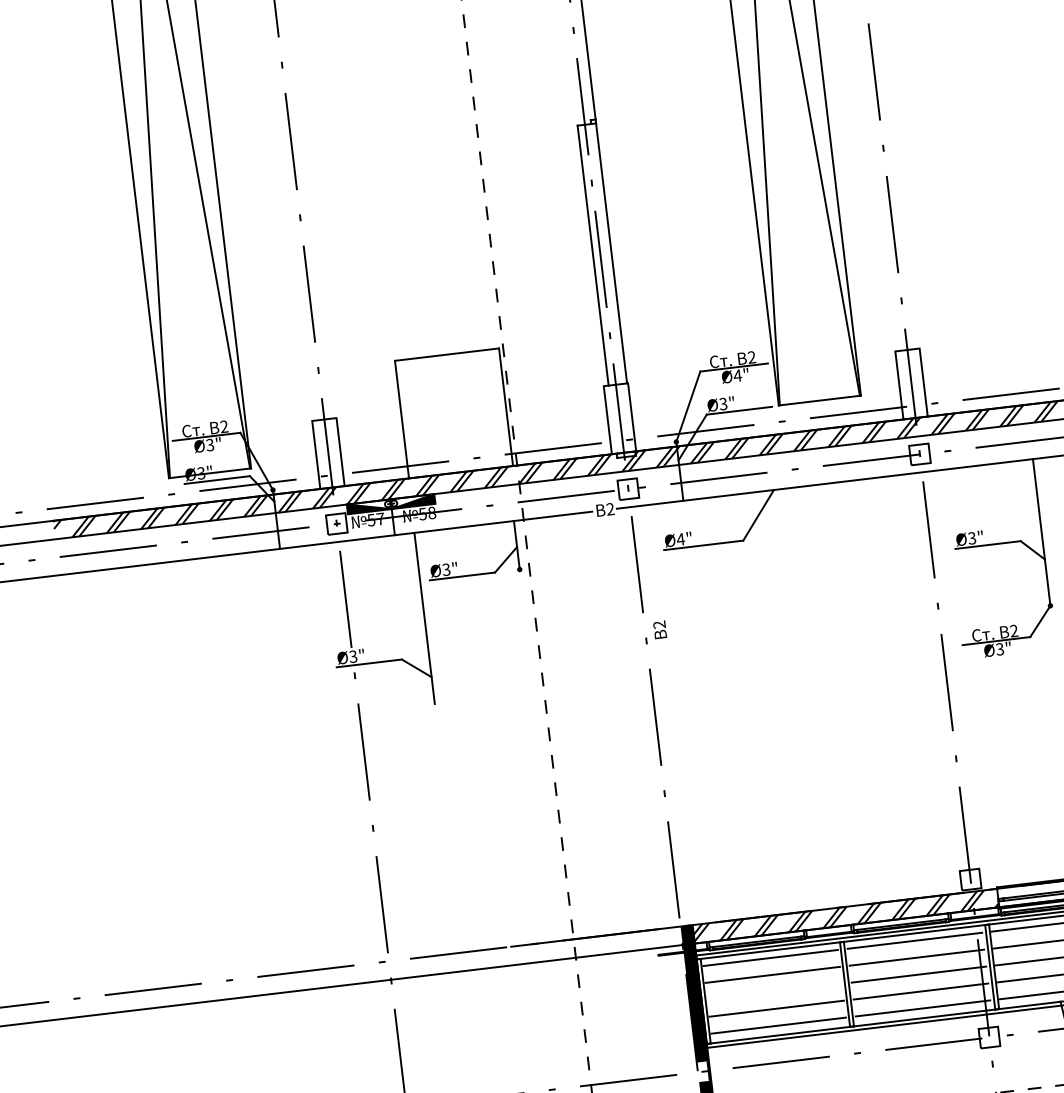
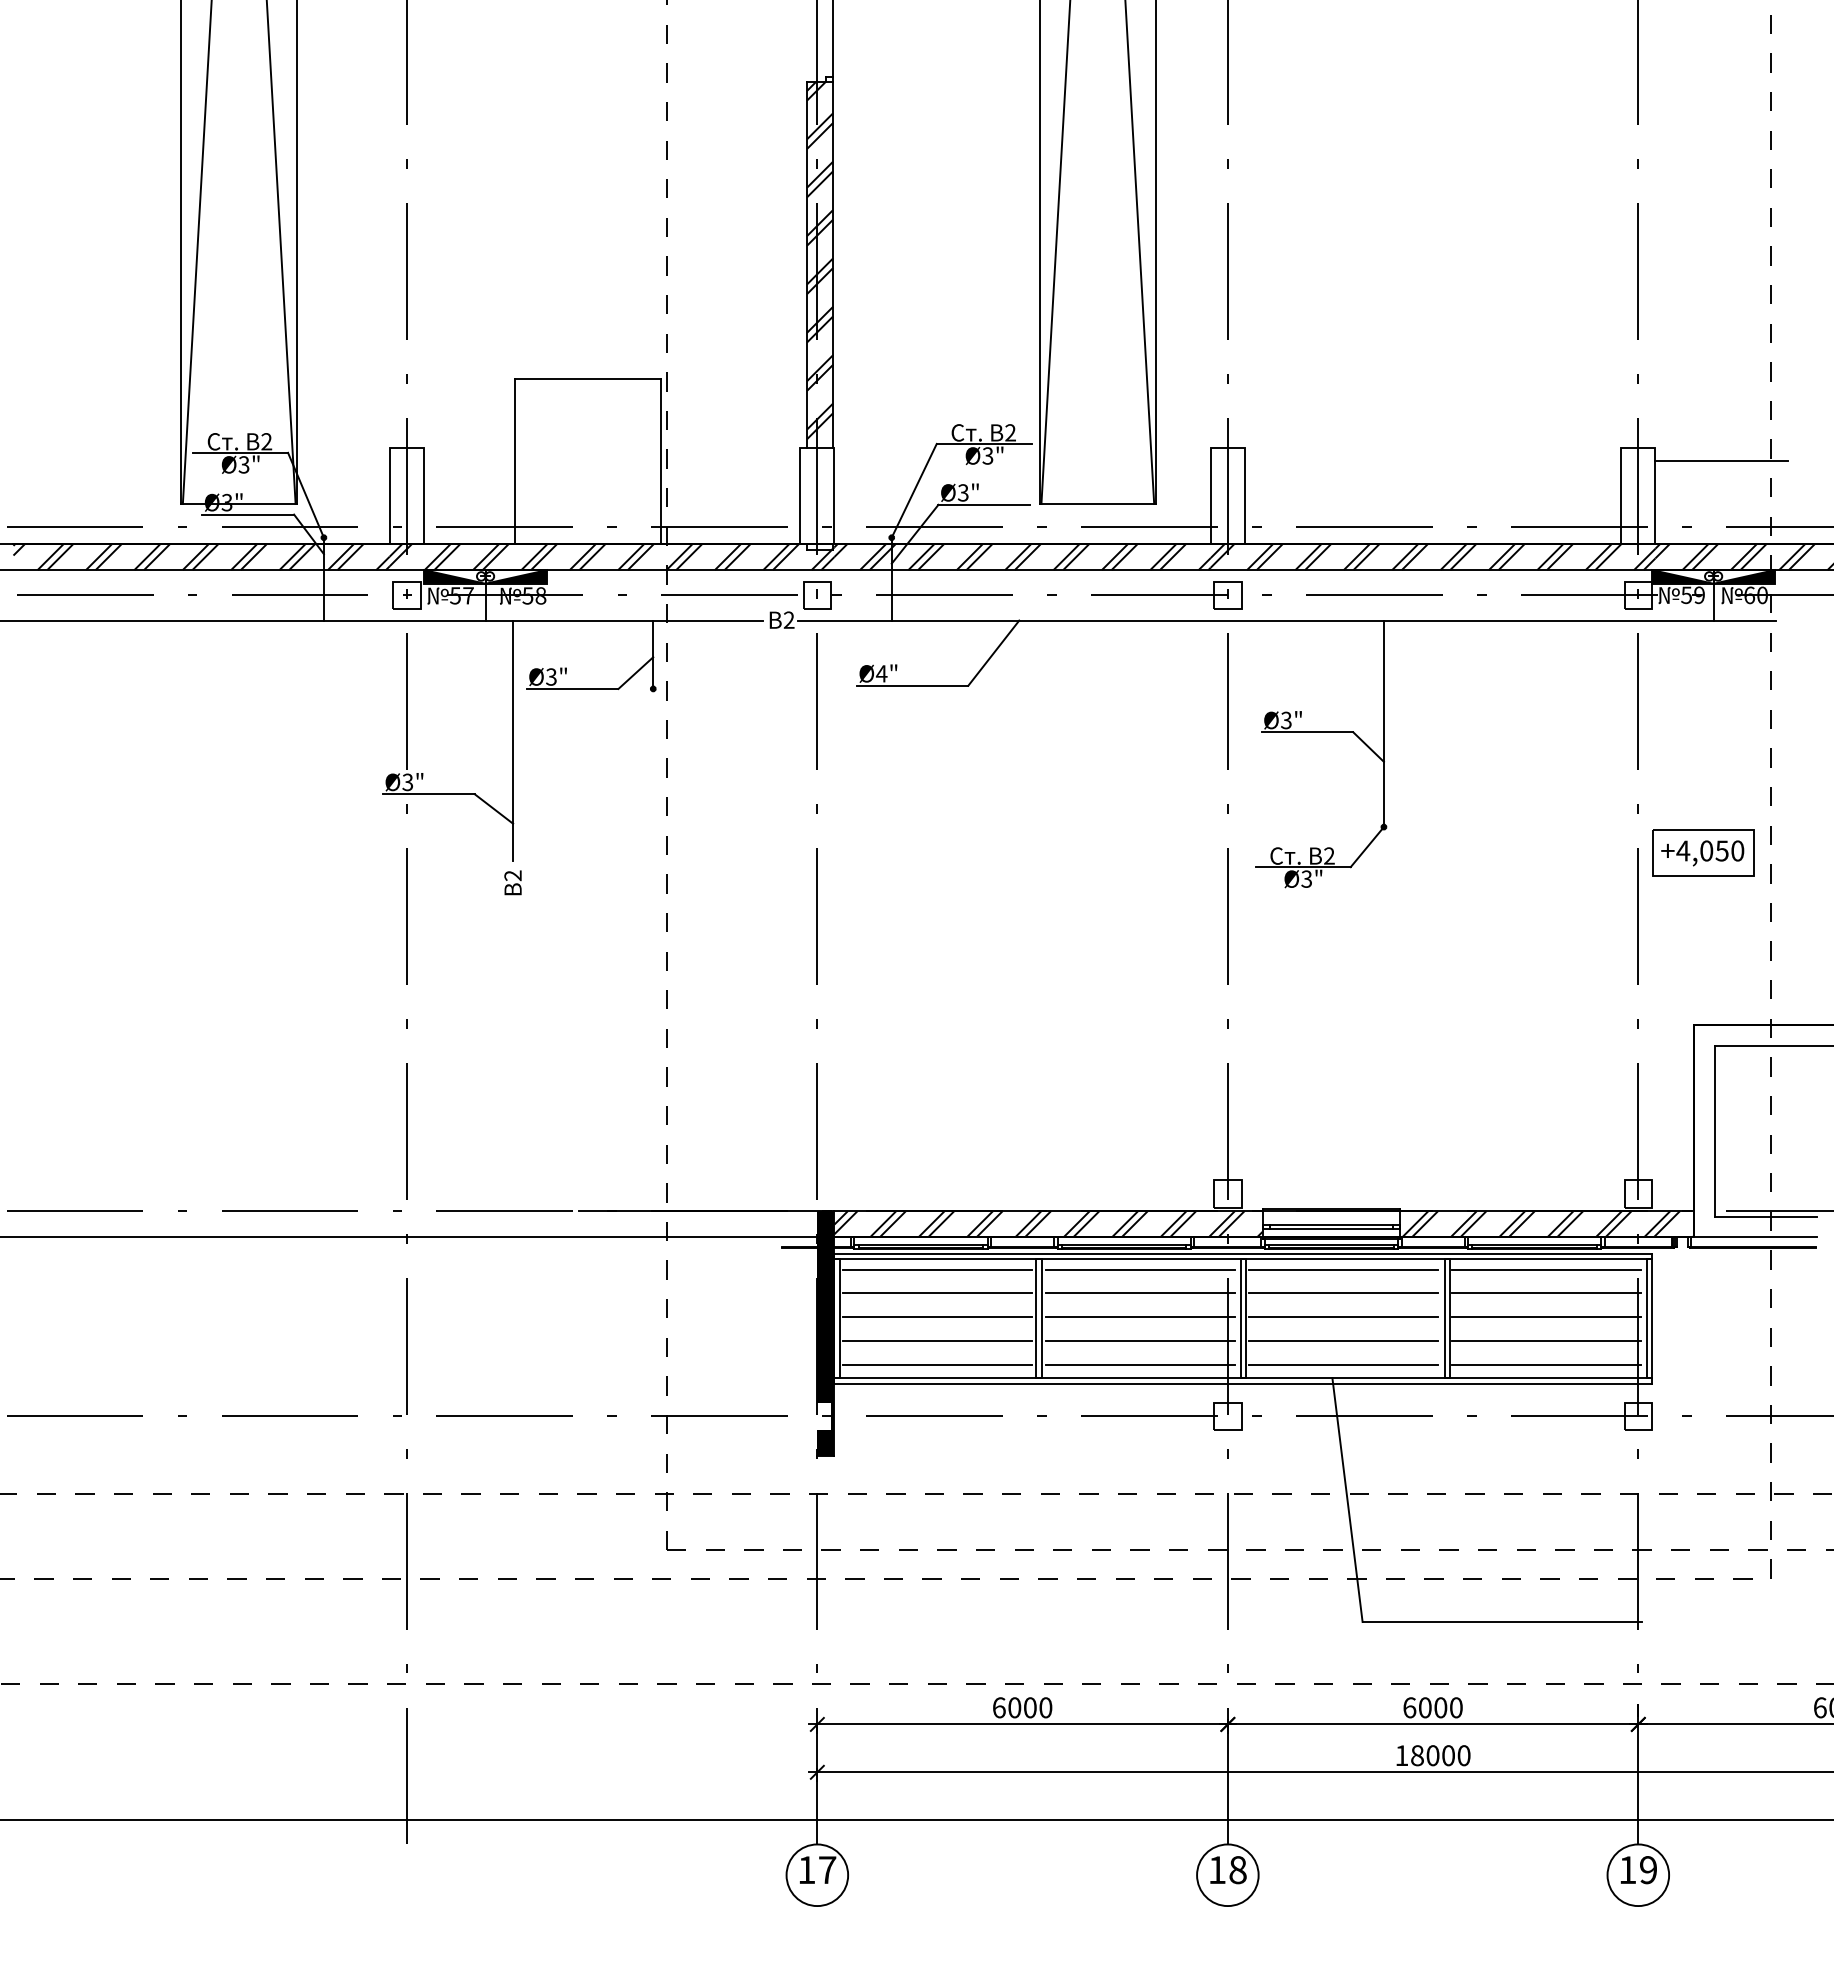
hatch: (602, 251) -> (820, 260), added
text: (737, 375) -> (987, 455), Ø4" -> Ø3"
text: (659, 629) -> (512, 882), moved
line: (774, 991) -> (937, 1317), added

